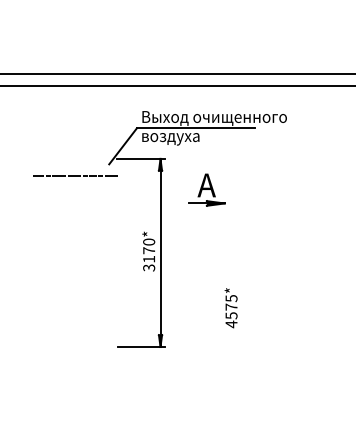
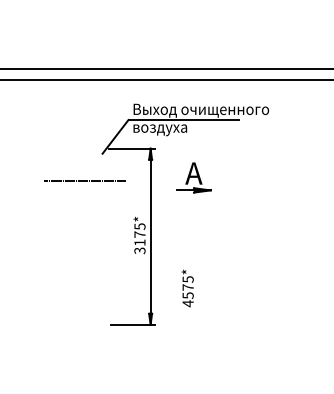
line: (76, 175) -> (84, 180), moved
text: (148, 241) -> (139, 226), 3170* -> 3175*
text: (230, 308) -> (187, 288), moved

